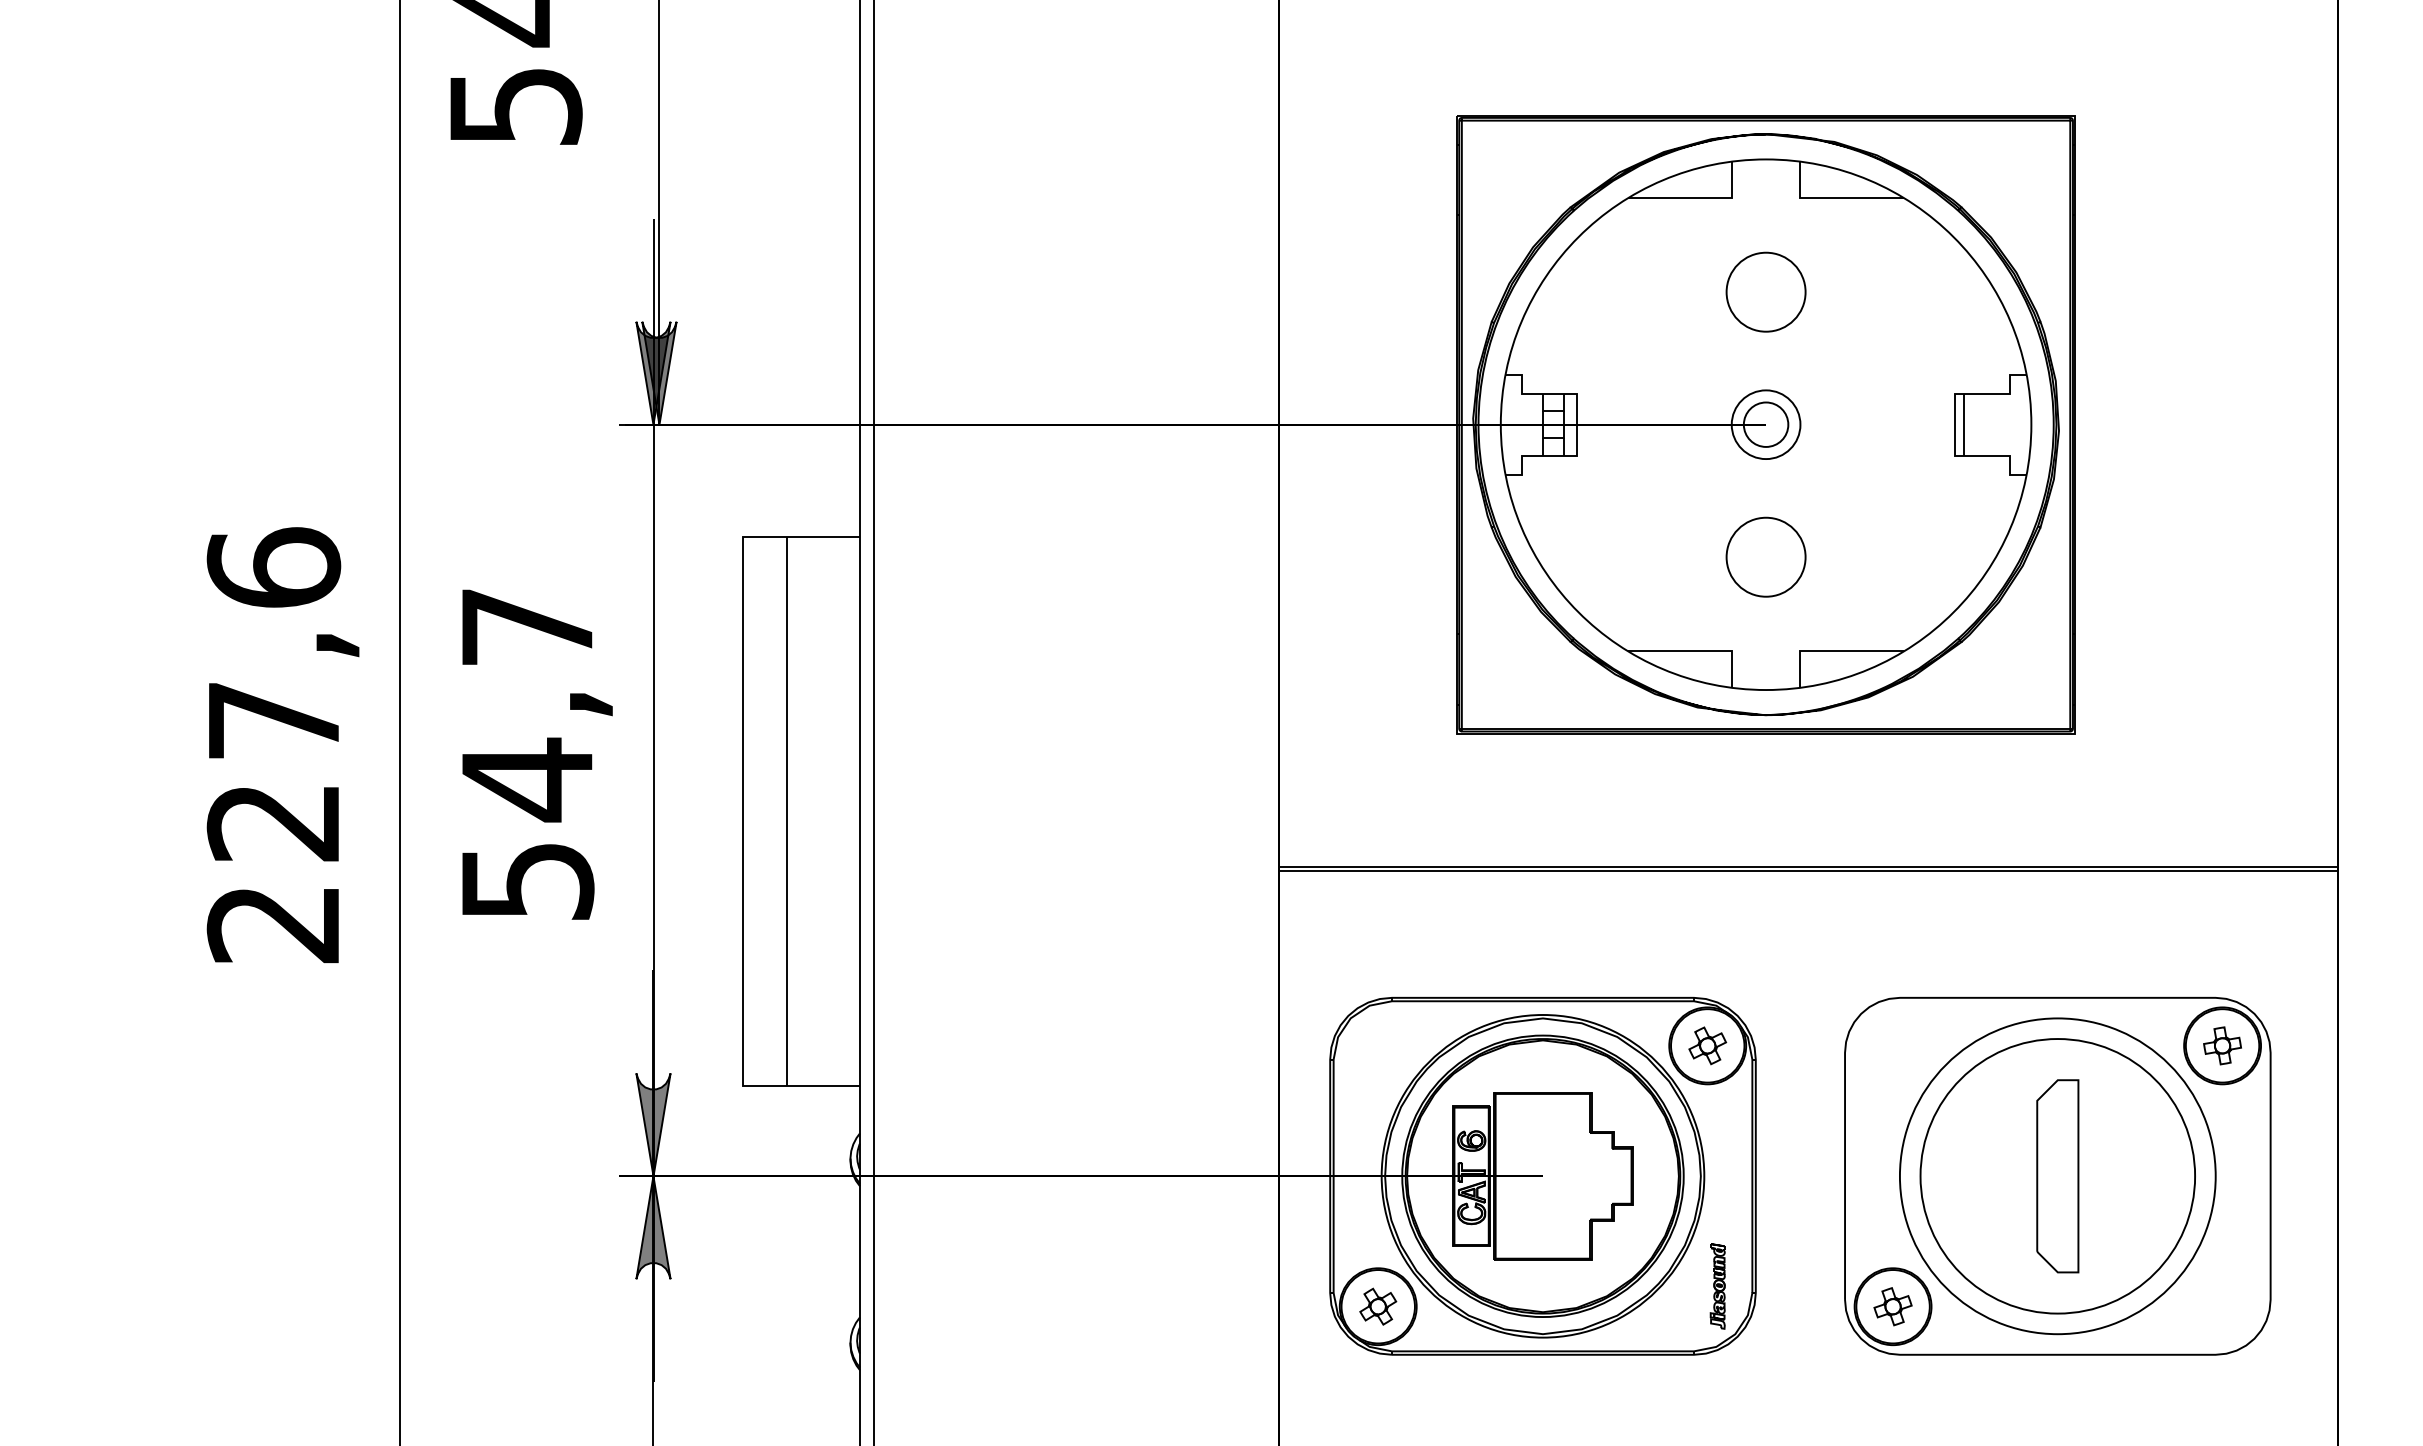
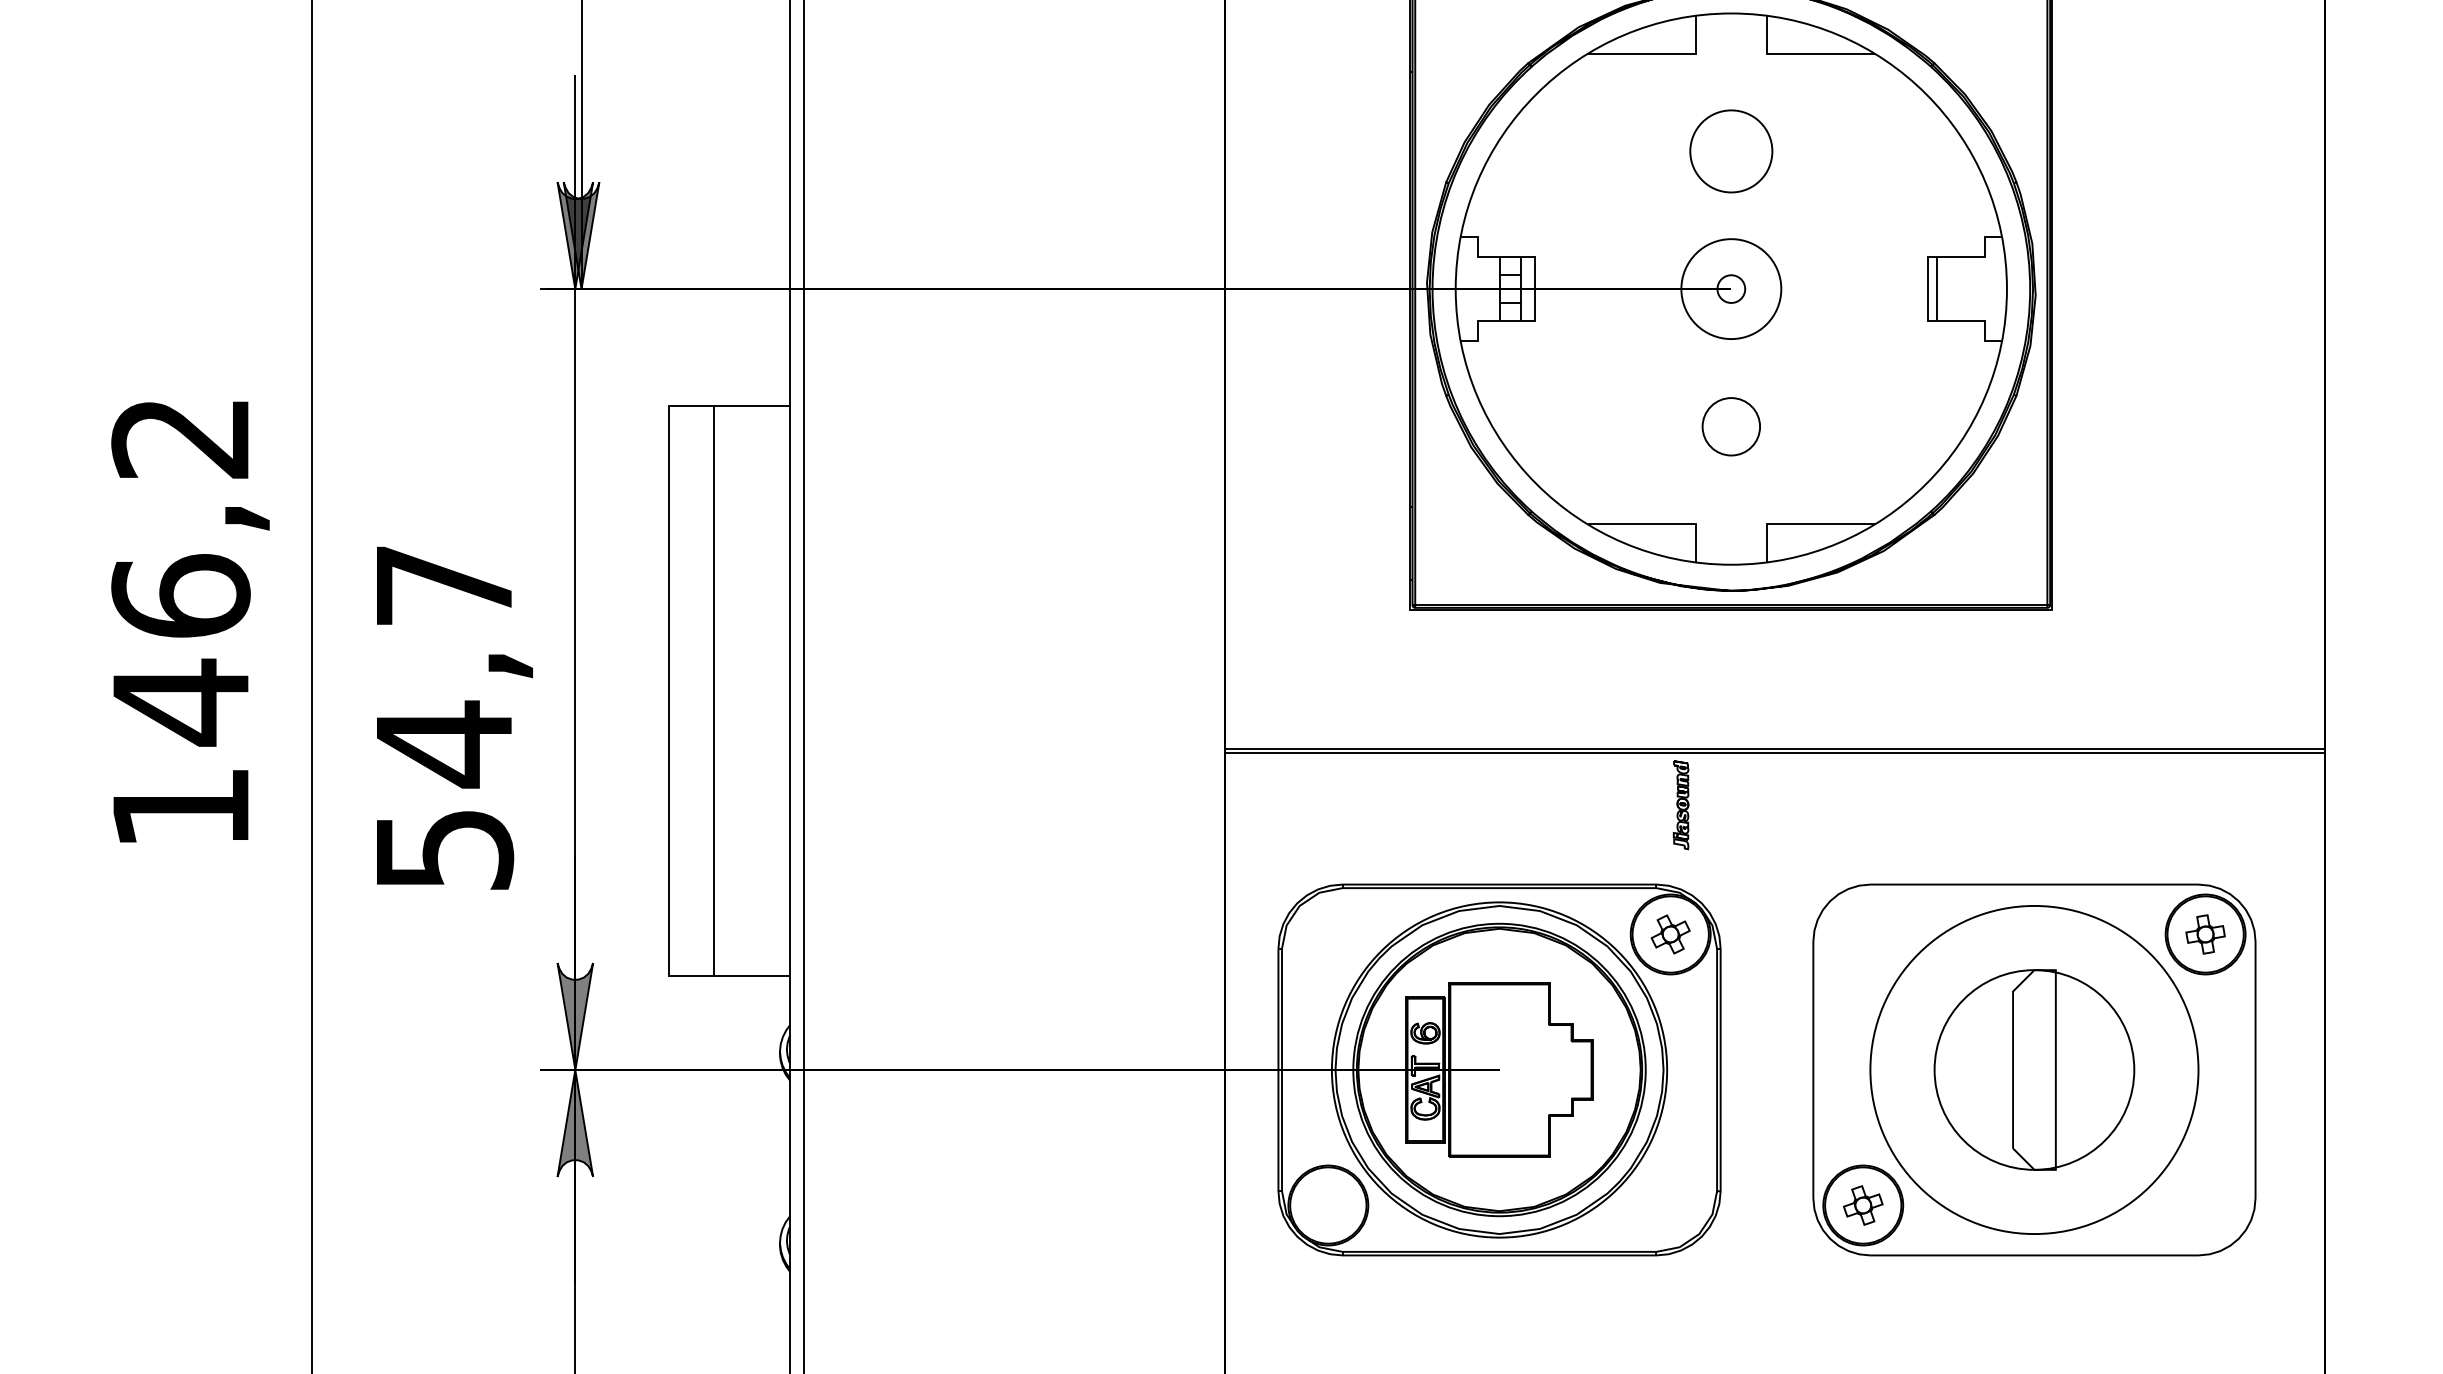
circle: (1765, 424) -> (1730, 288), size x0.6
circle: (1765, 424) -> (1730, 288), size x1.4
circle: (1765, 556) -> (1730, 426), size x0.7
text: (273, 745) -> (180, 622), 227,6 -> 146,2
text: (537, 754) -> (454, 717), moved
circle: (2057, 1176) -> (2034, 1070), size x0.7
part: (1717, 1286) -> (1680, 805), moved
part: (1378, 1306) -> (1328, 1205), removed

